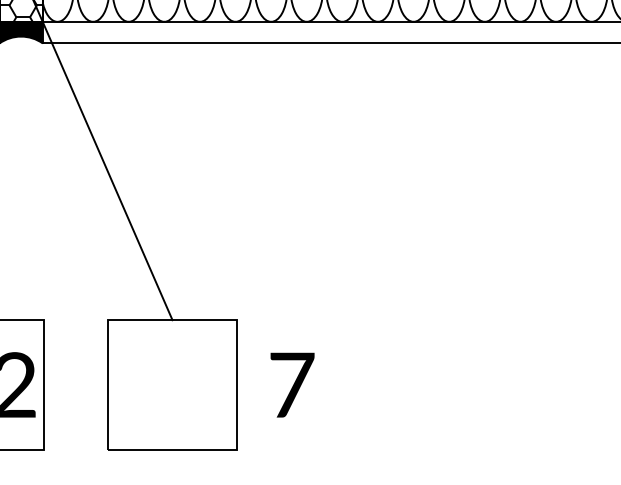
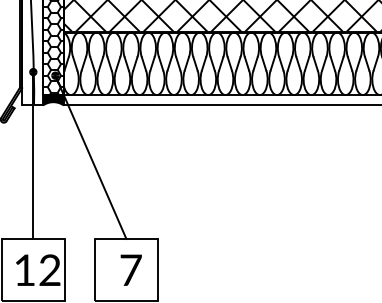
text: (290, 383) -> (130, 269), moved

